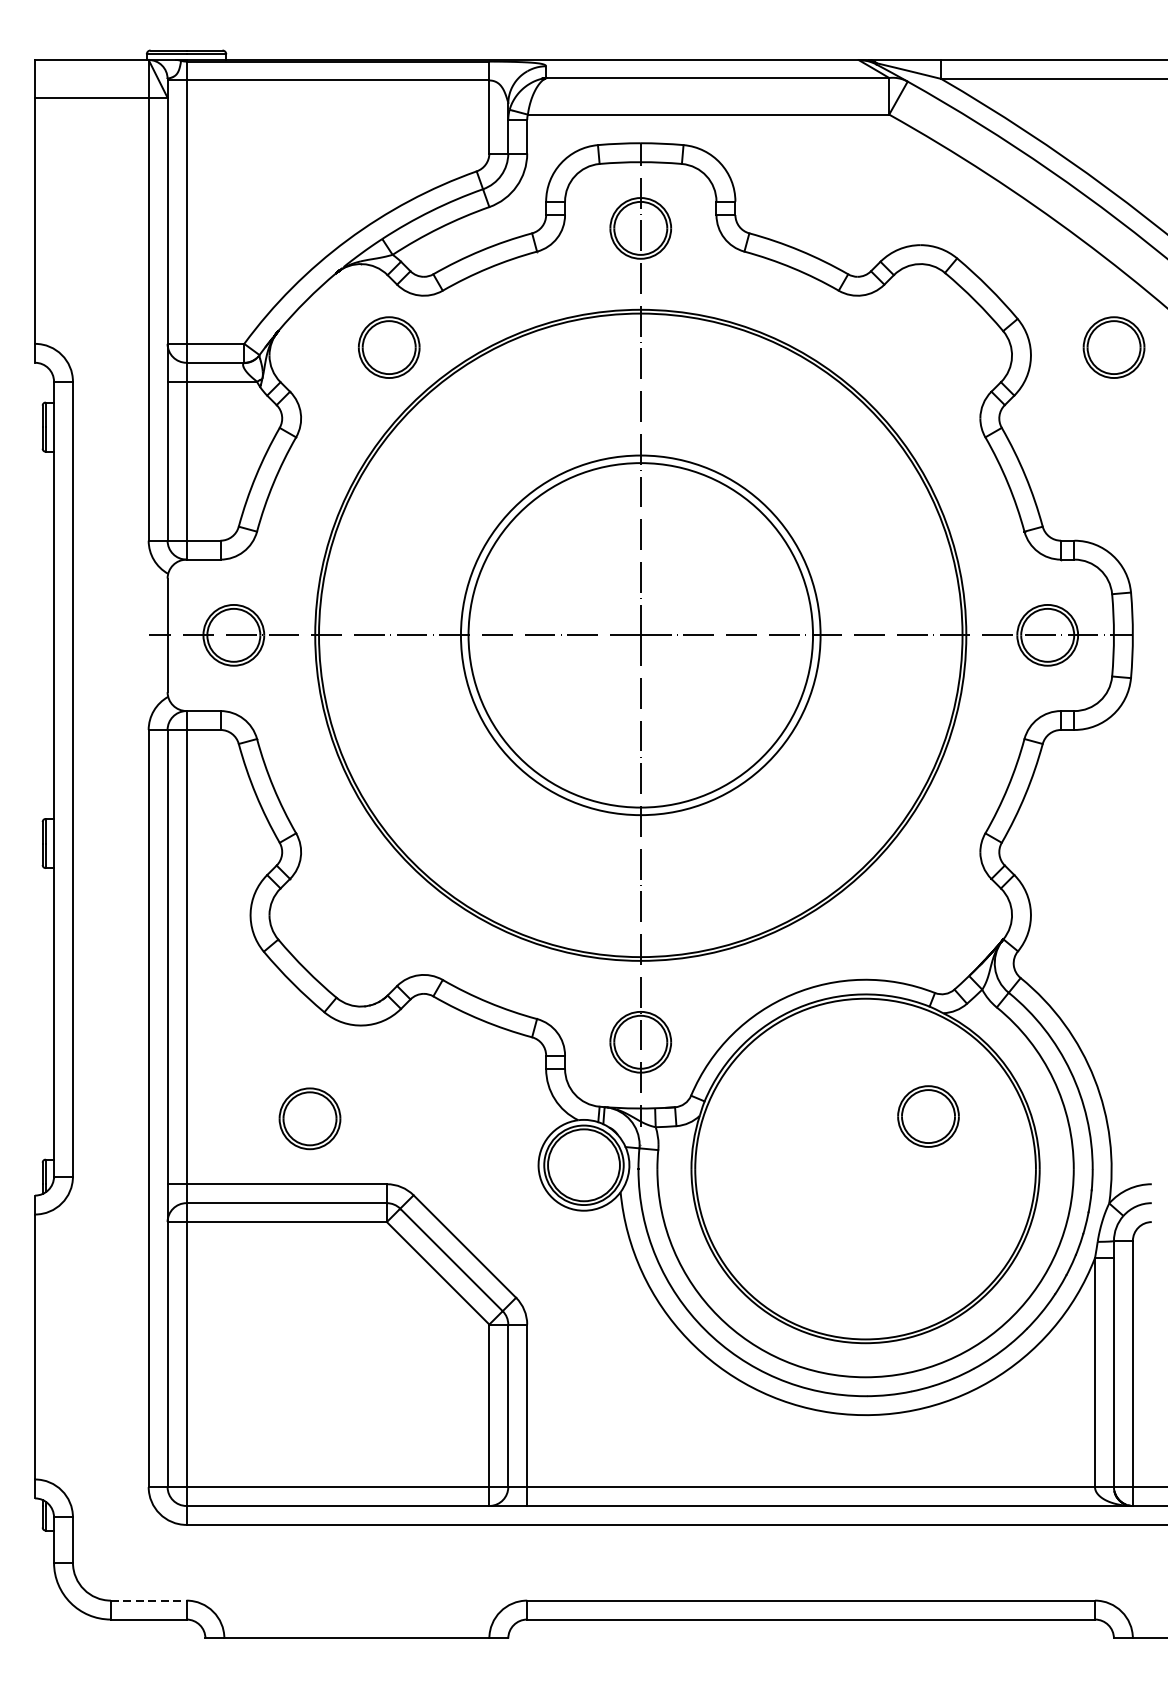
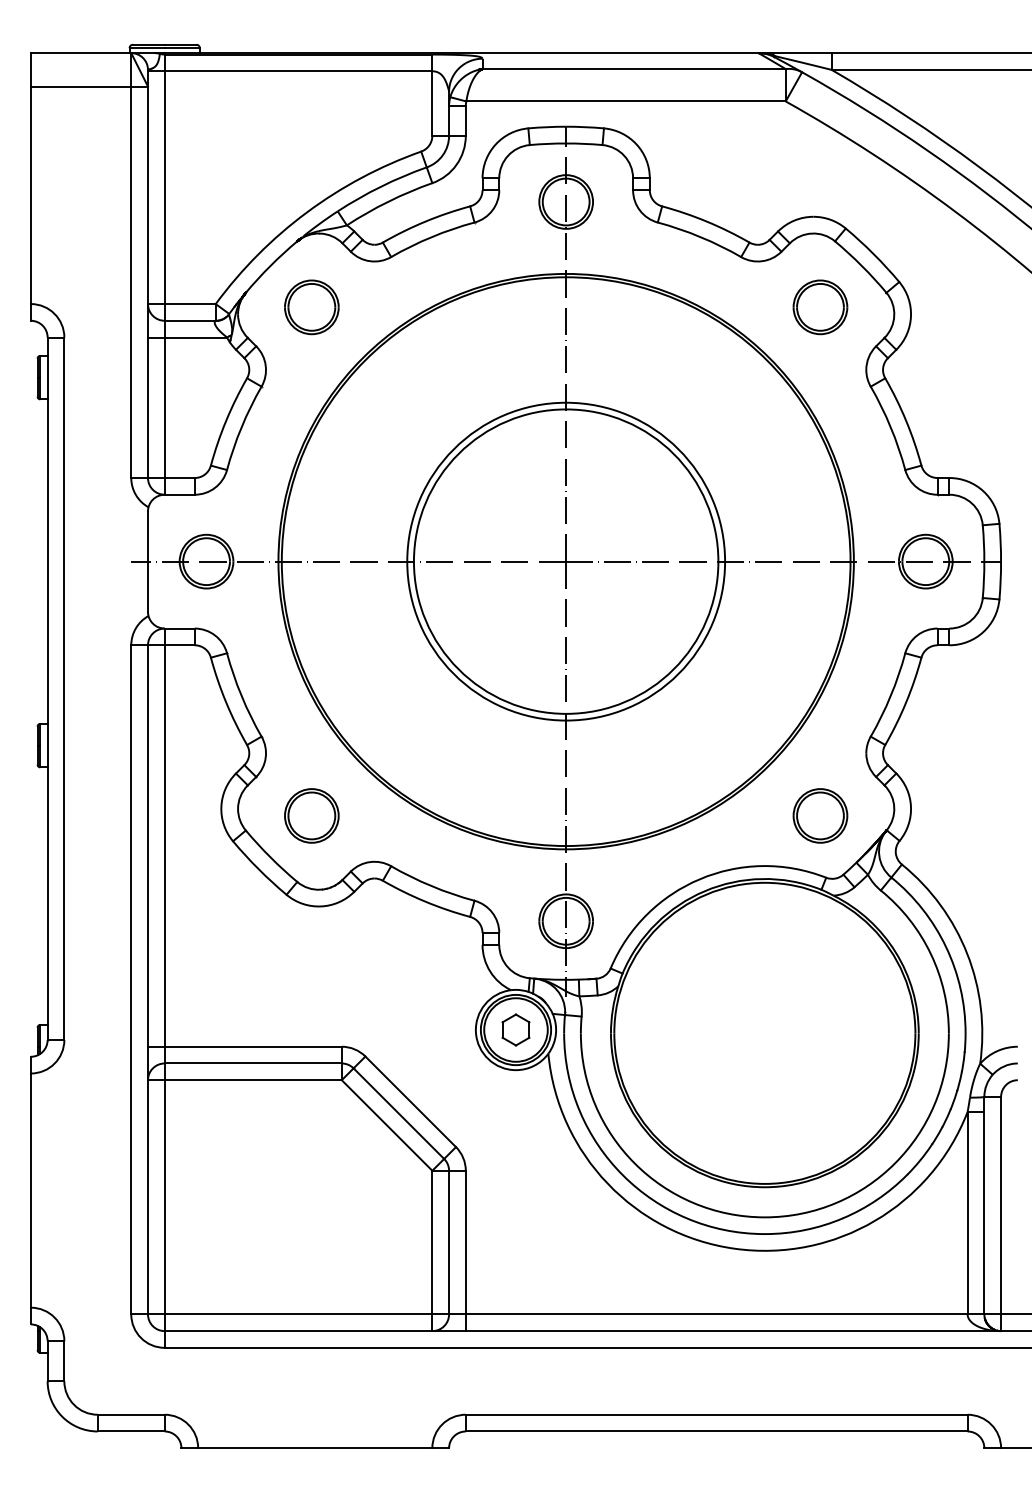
part: (388, 347) -> (311, 307), moved
part: (1114, 347) -> (820, 307), moved
part: (928, 1116) -> (820, 815), moved
part: (309, 1118) -> (311, 815), moved
part: (583, 1164) -> (515, 1029), added
line: (148, 1600) -> (131, 1414), dashed -> solid

